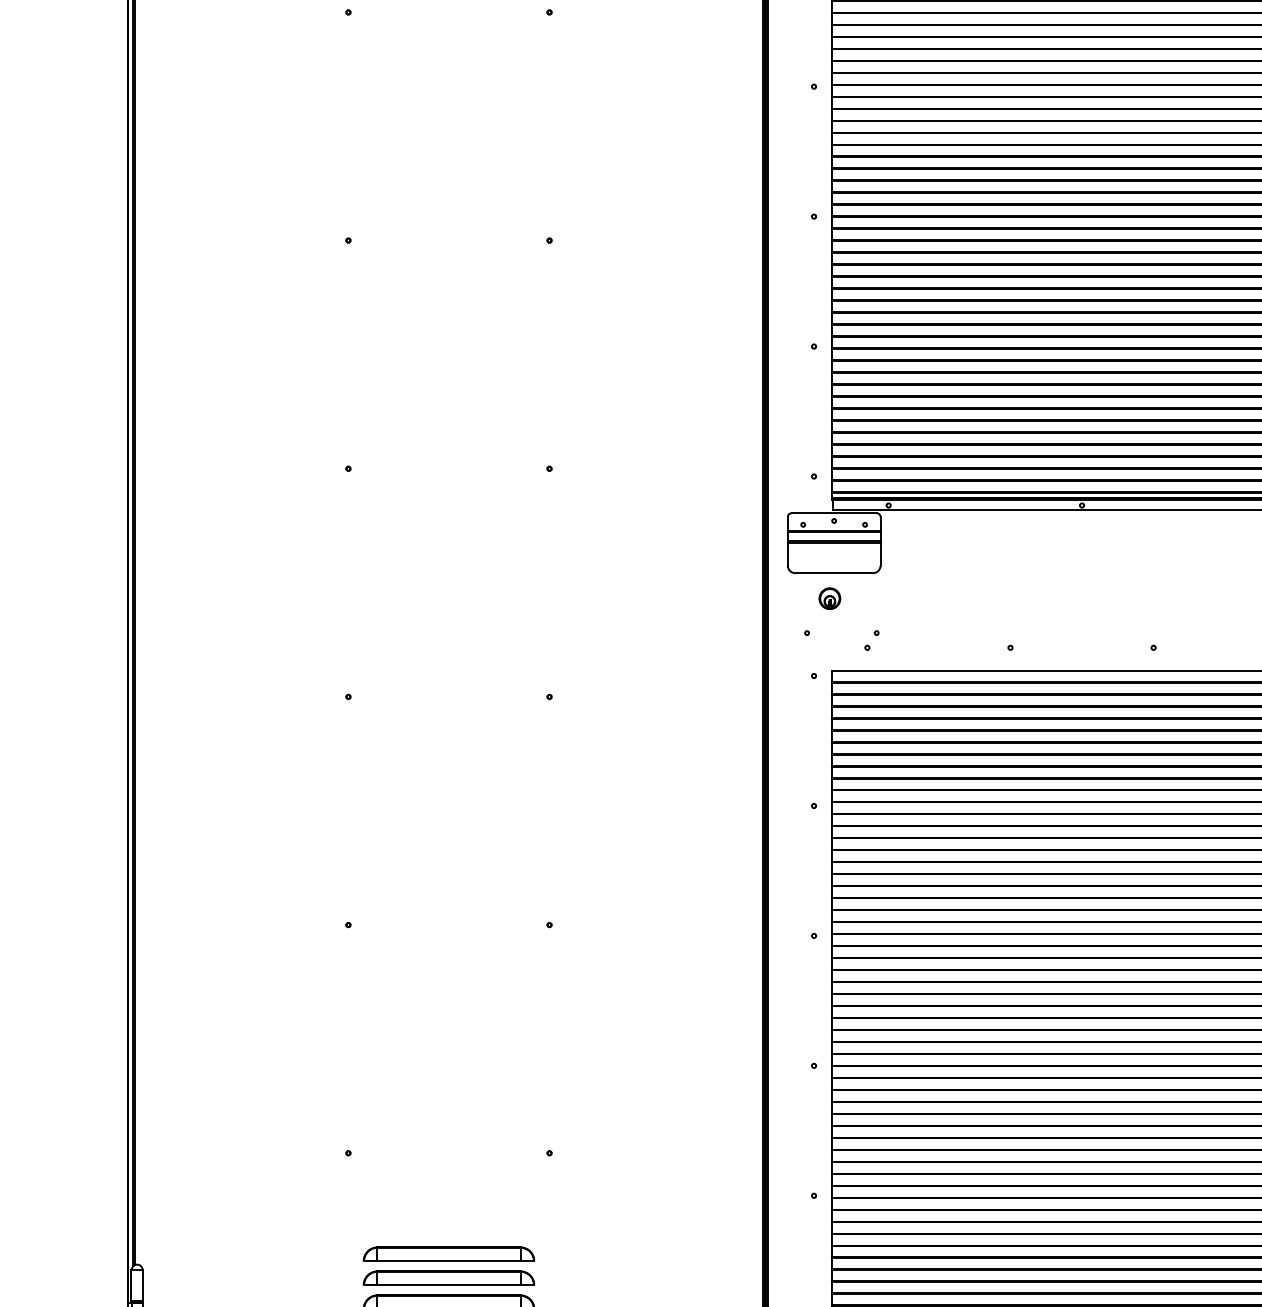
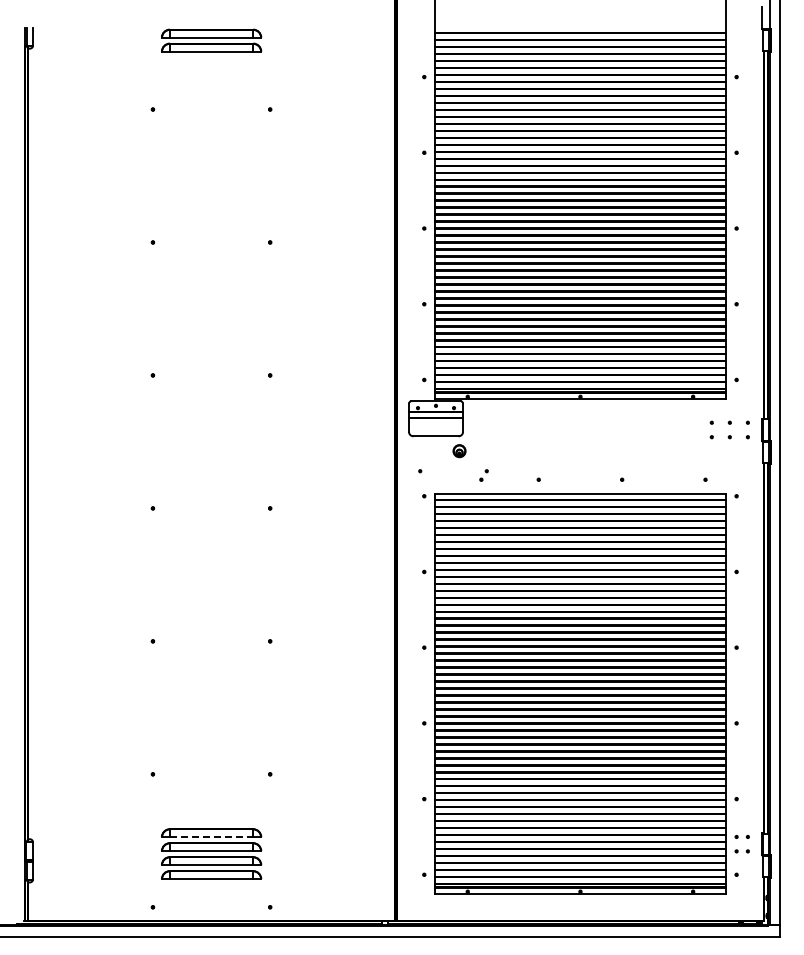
part: (829, 599) -> (459, 451), moved
part: (871, 640) -> (483, 475), moved
line: (448, 1261) -> (211, 837), solid -> dashed

